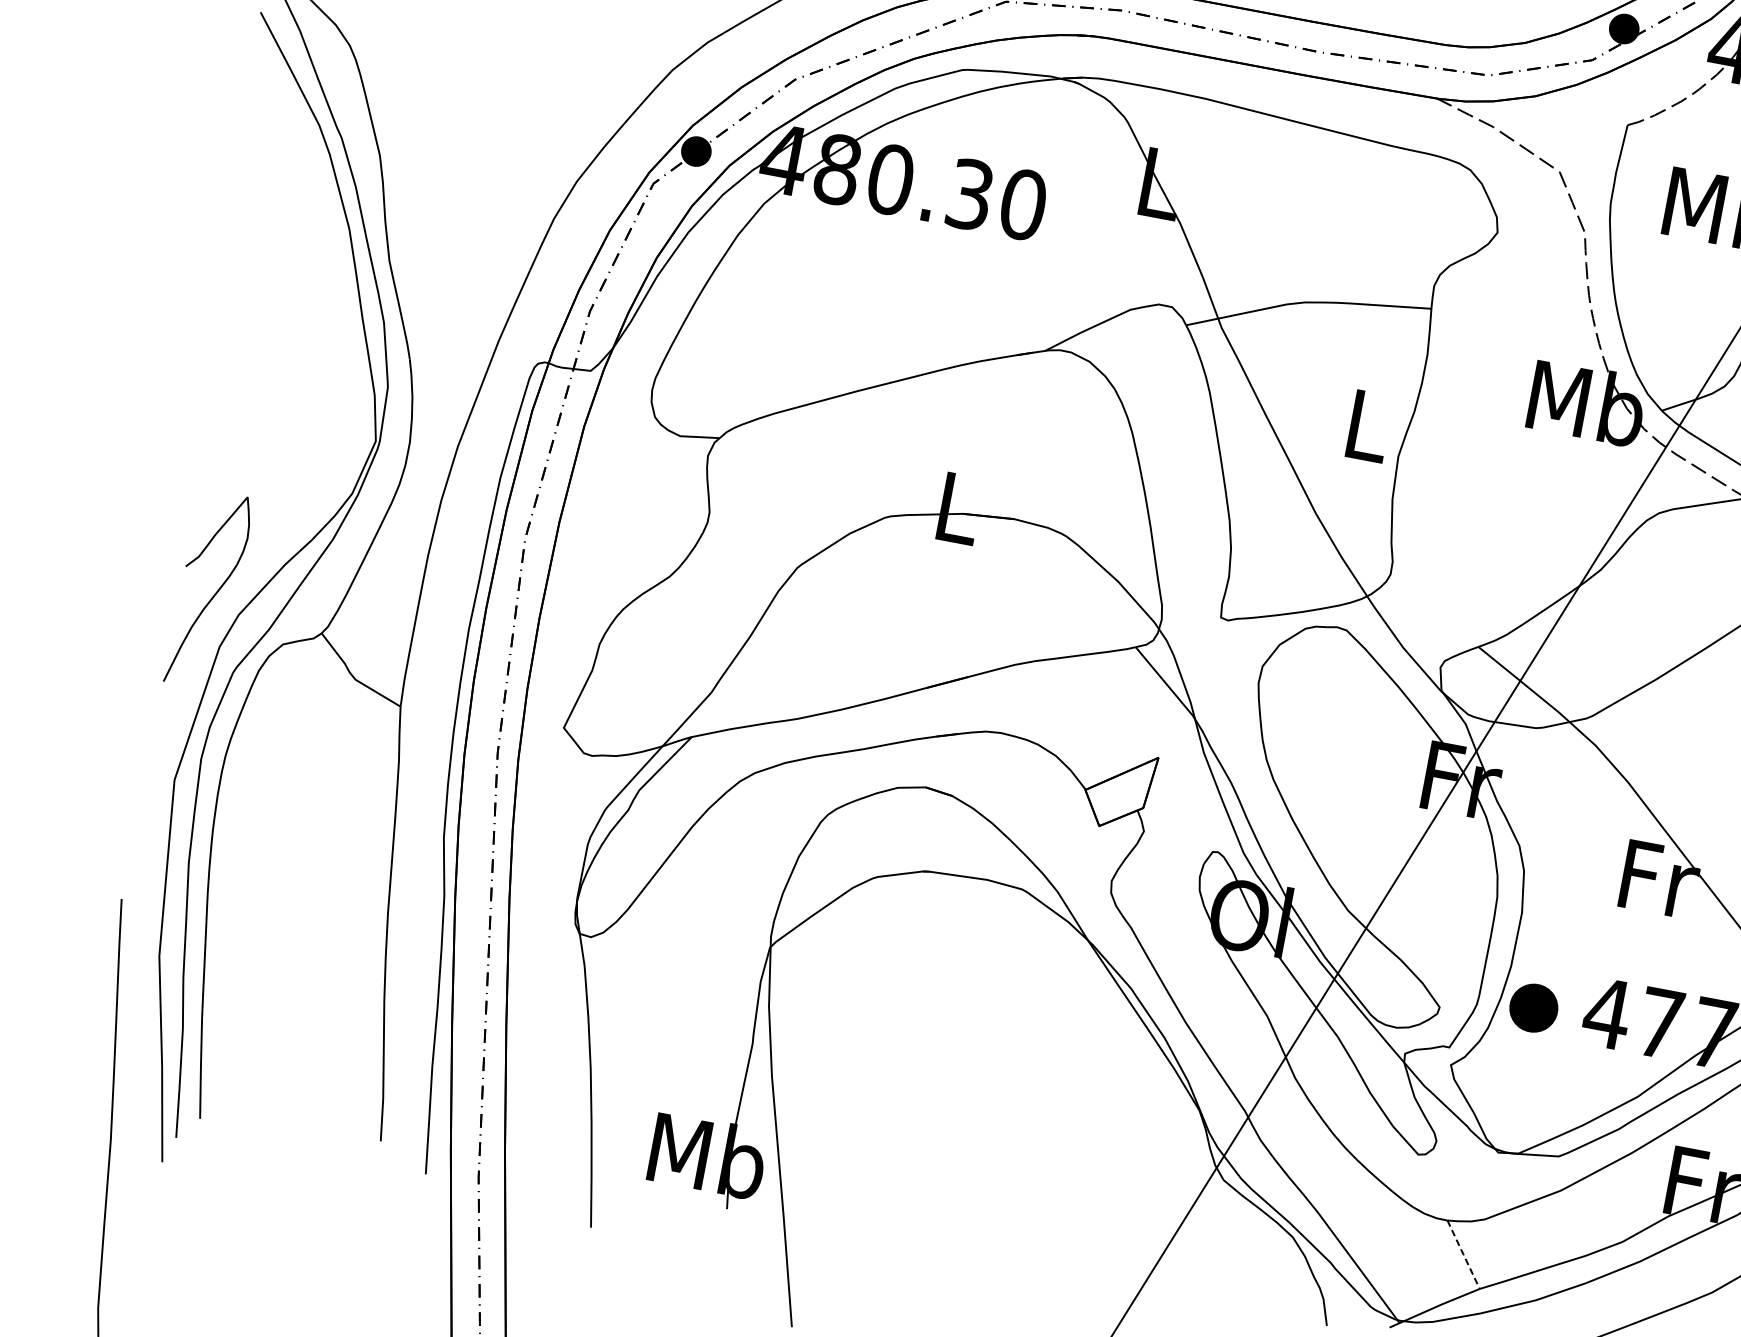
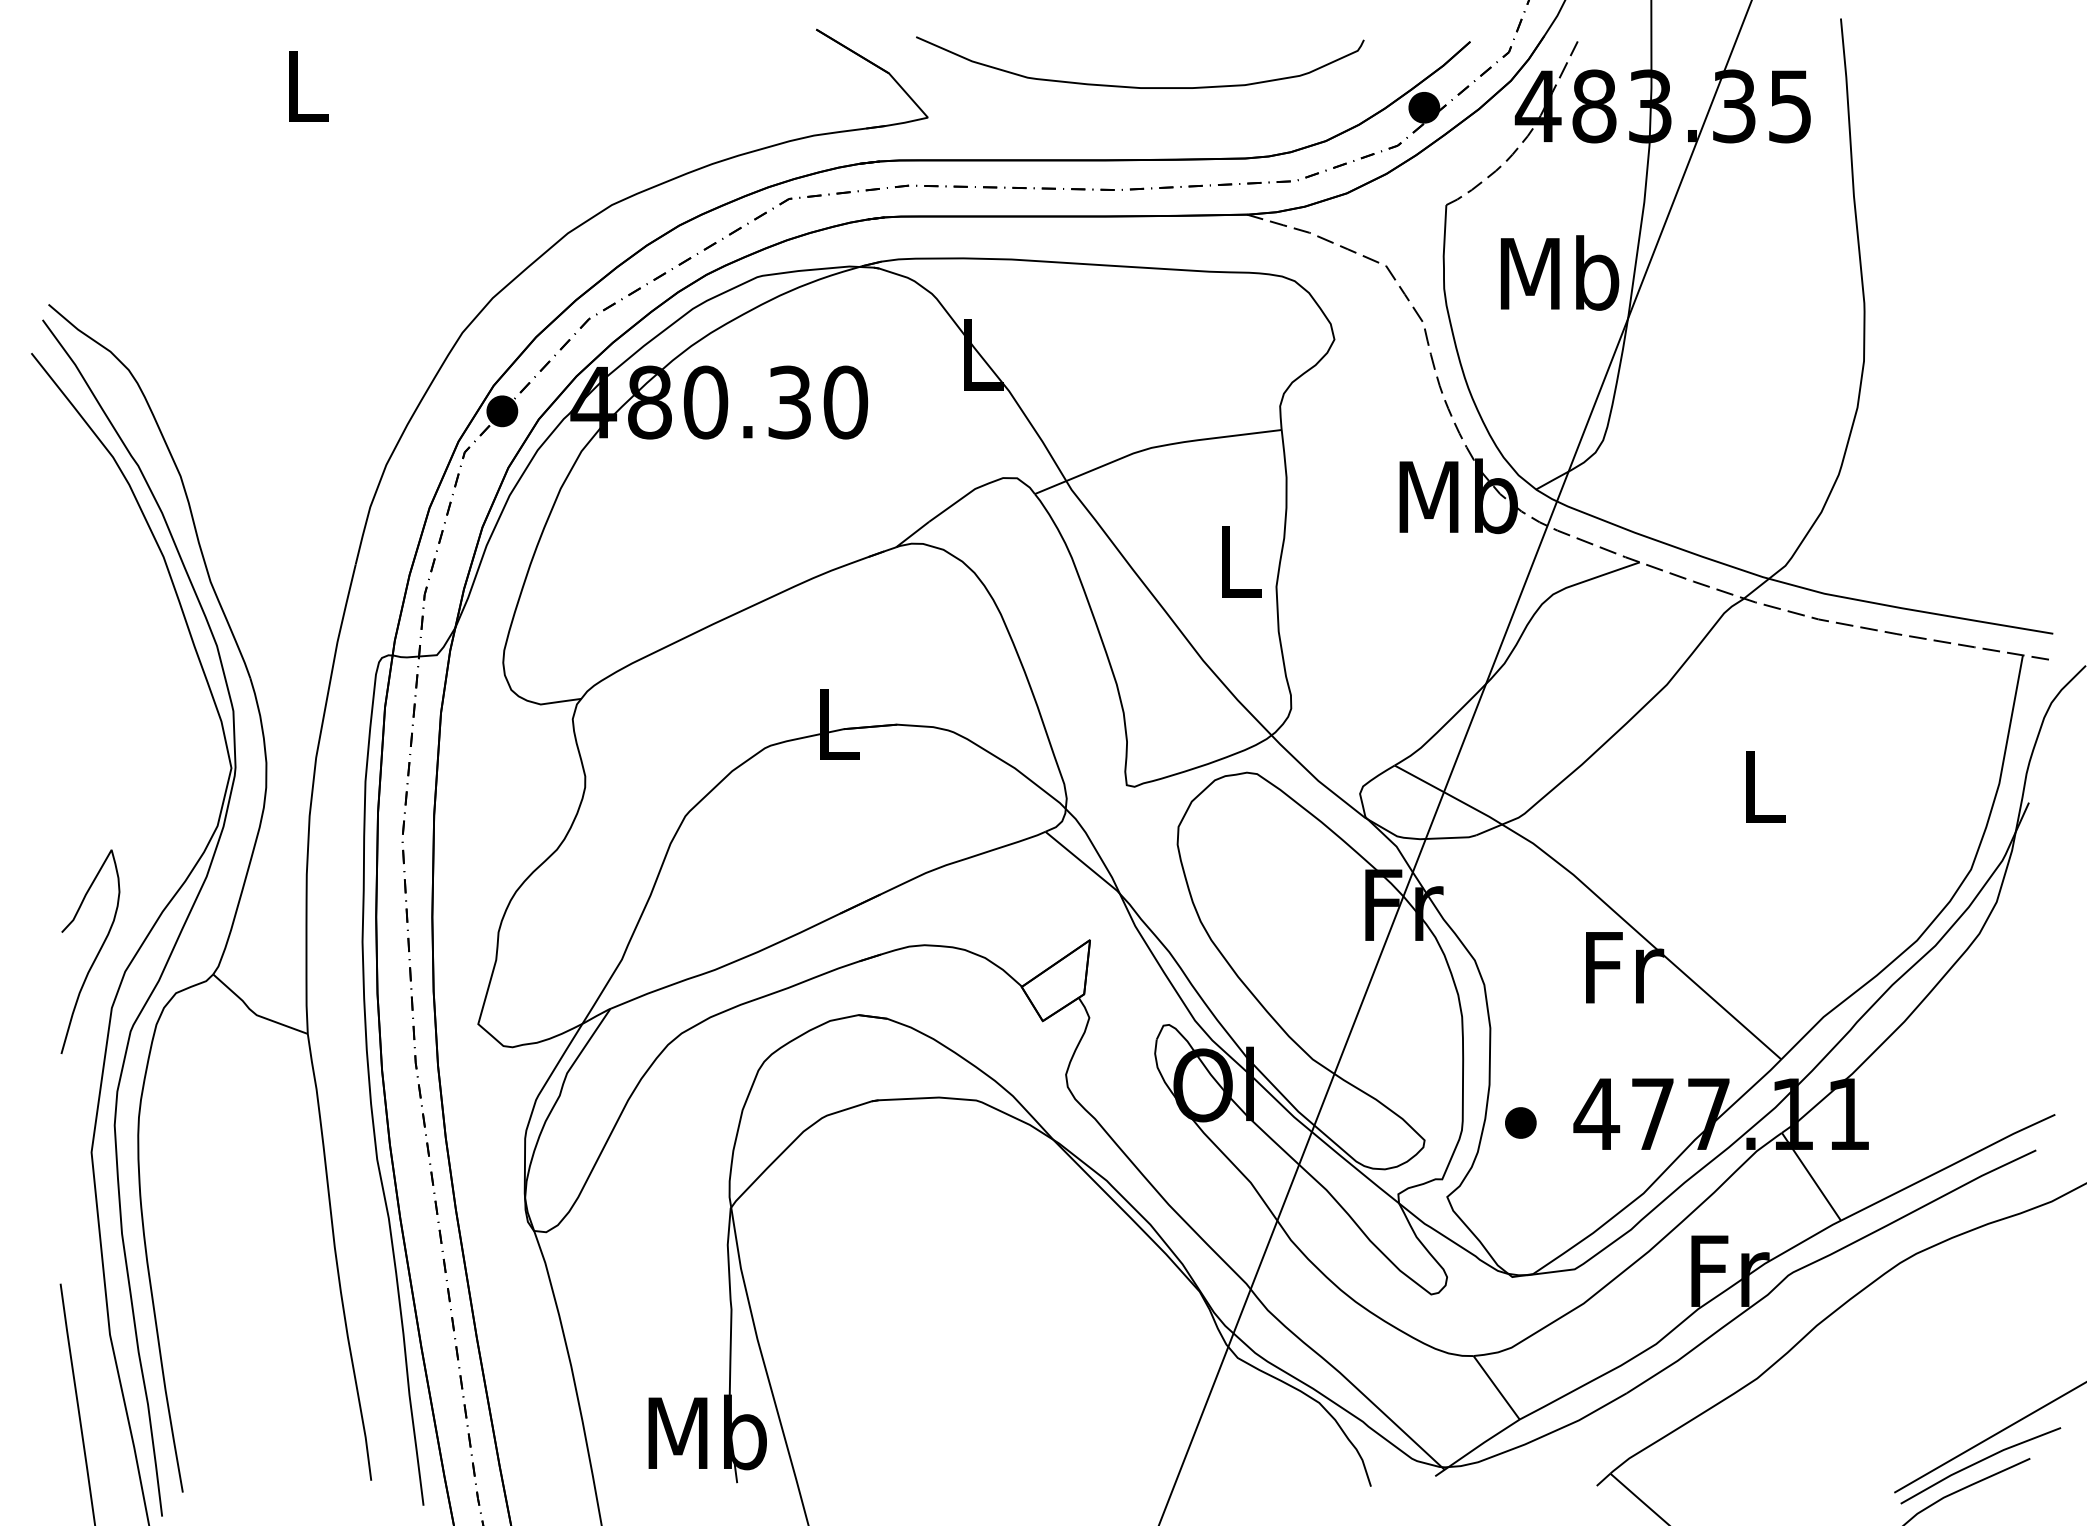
part: (1533, 1007) -> (1520, 1122), size x0.62
line: (1463, 1254) -> (1496, 1387), dashed -> solid

